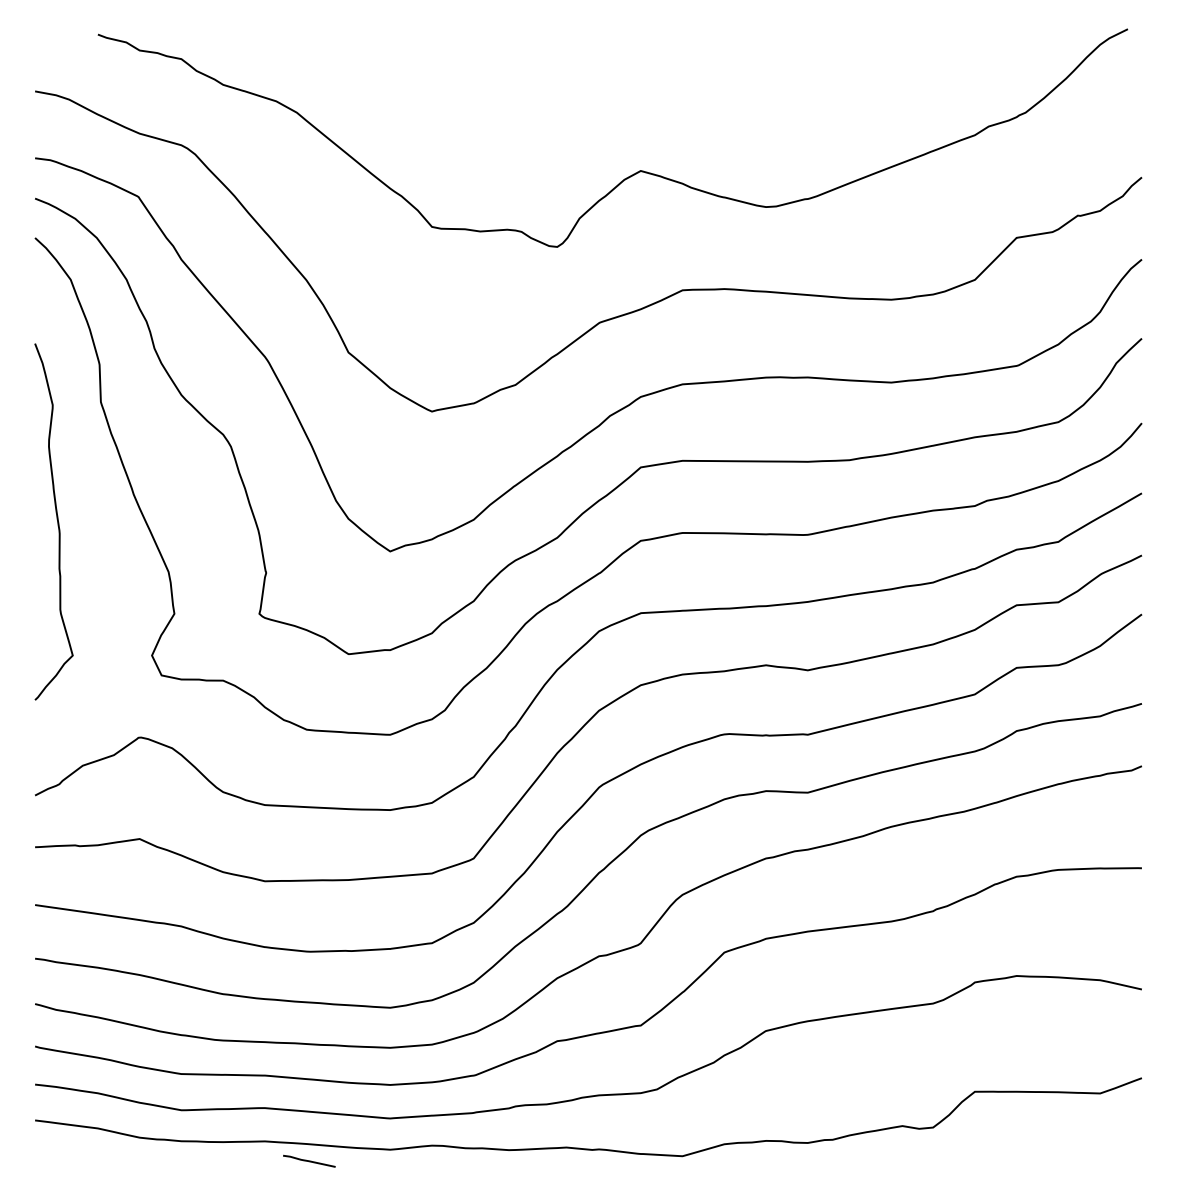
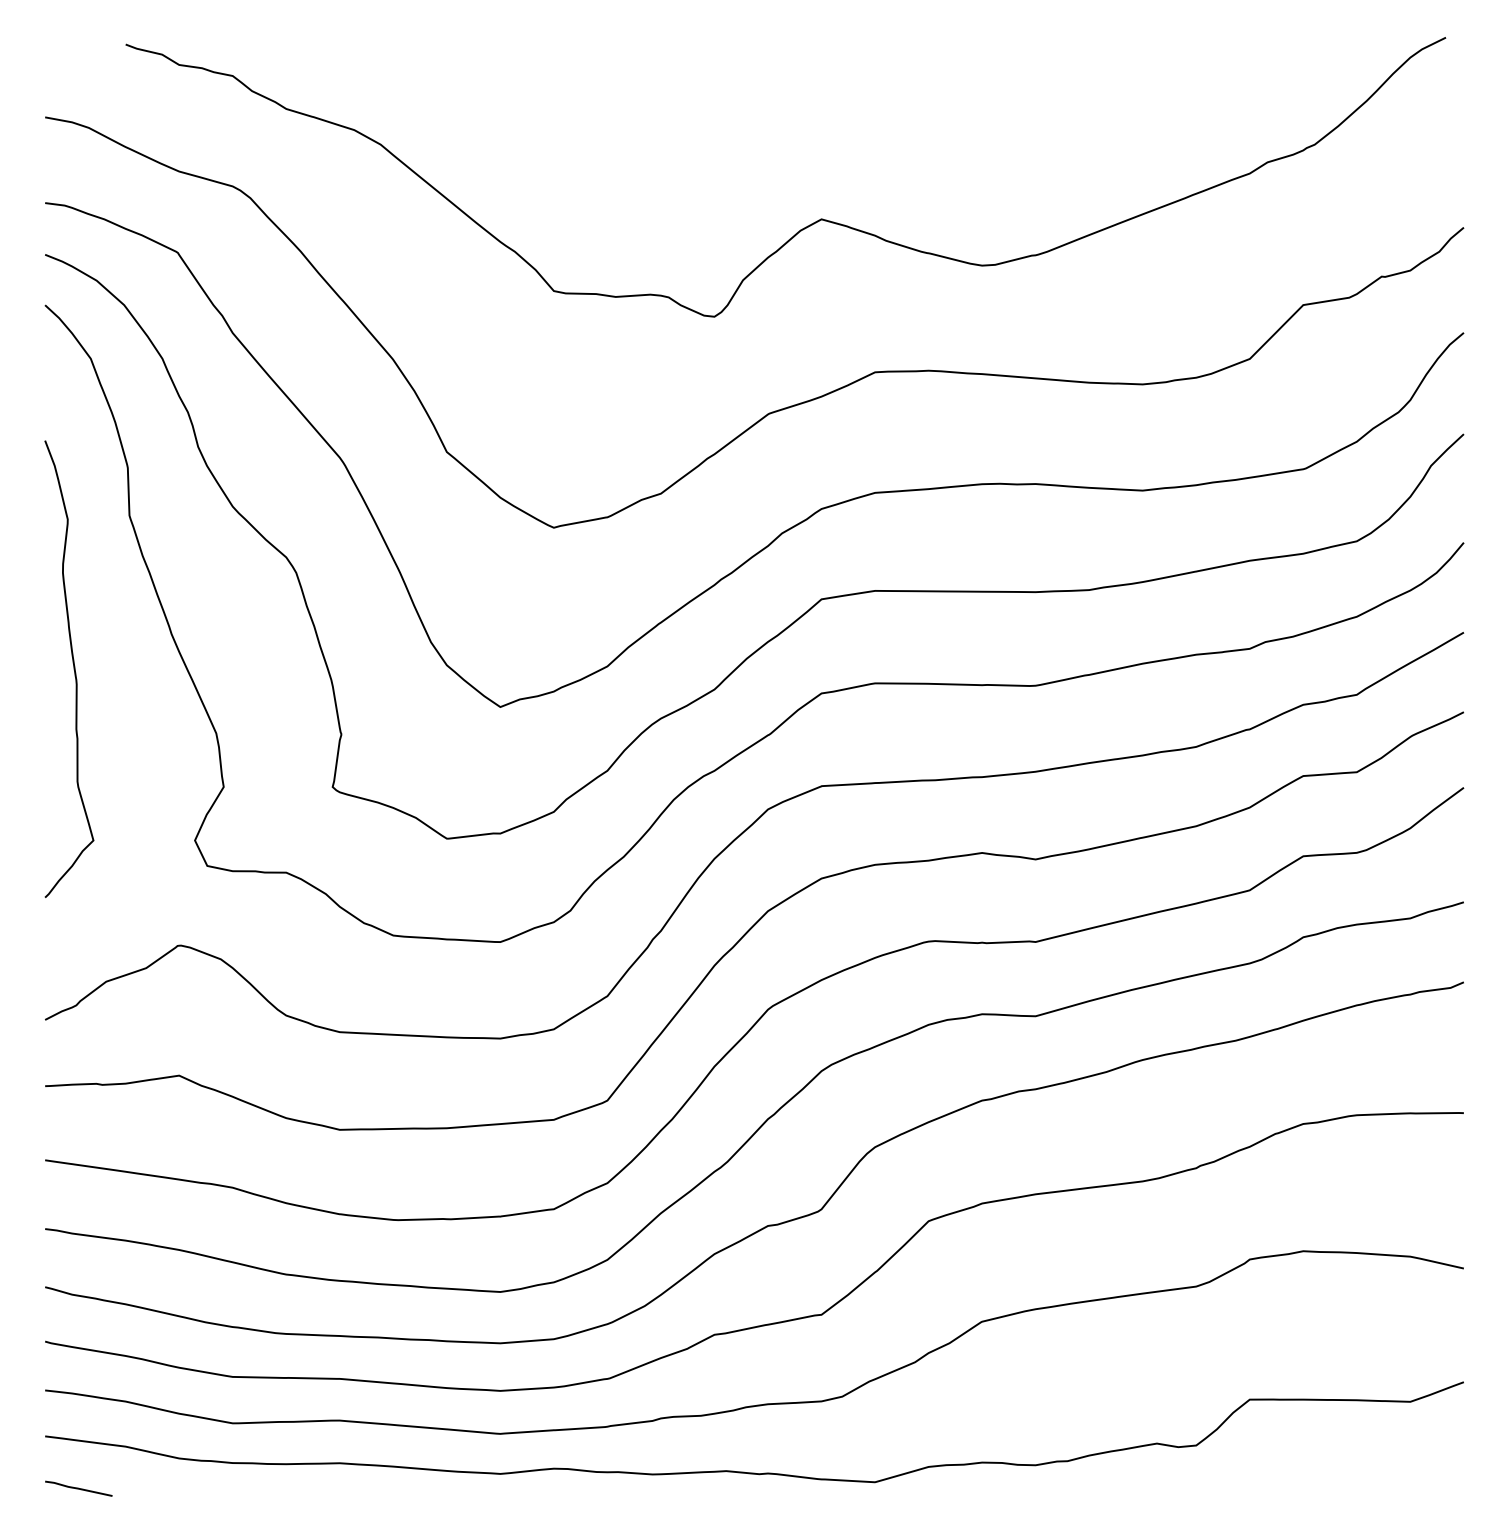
line: (309, 1160) -> (78, 1487), moved

